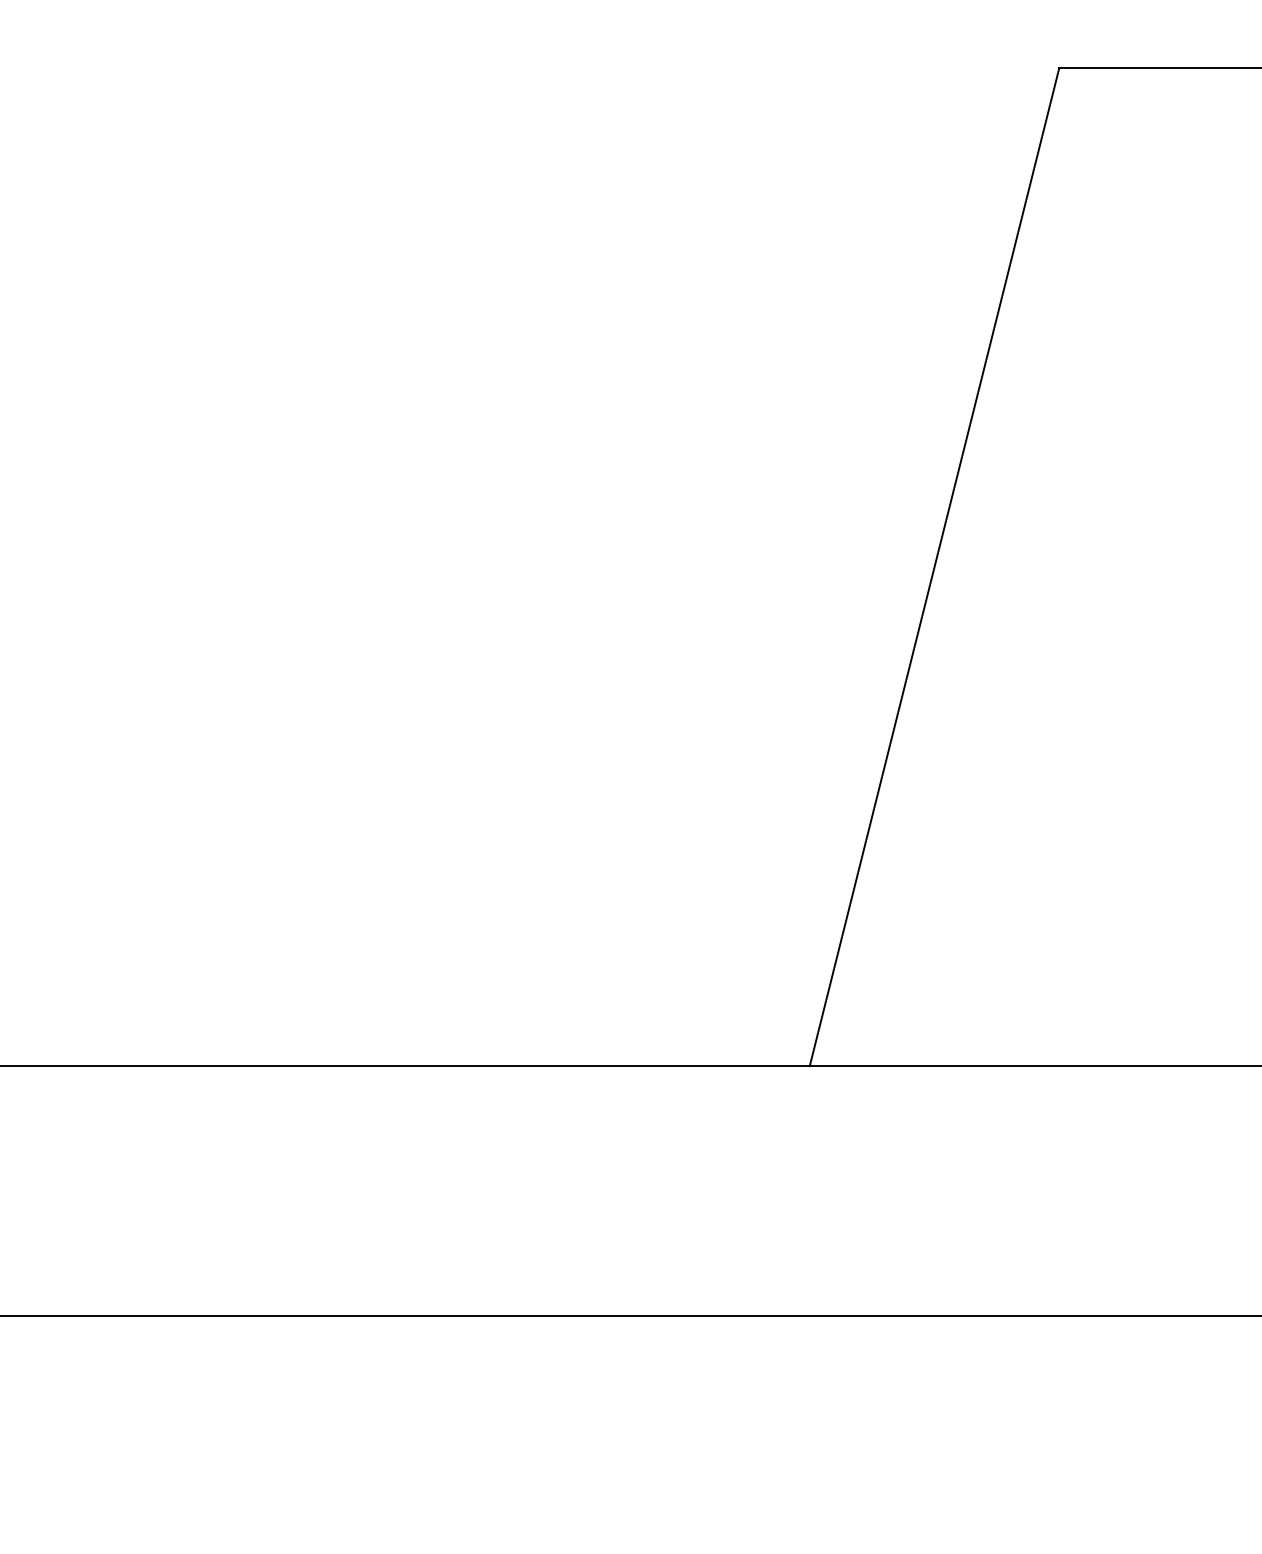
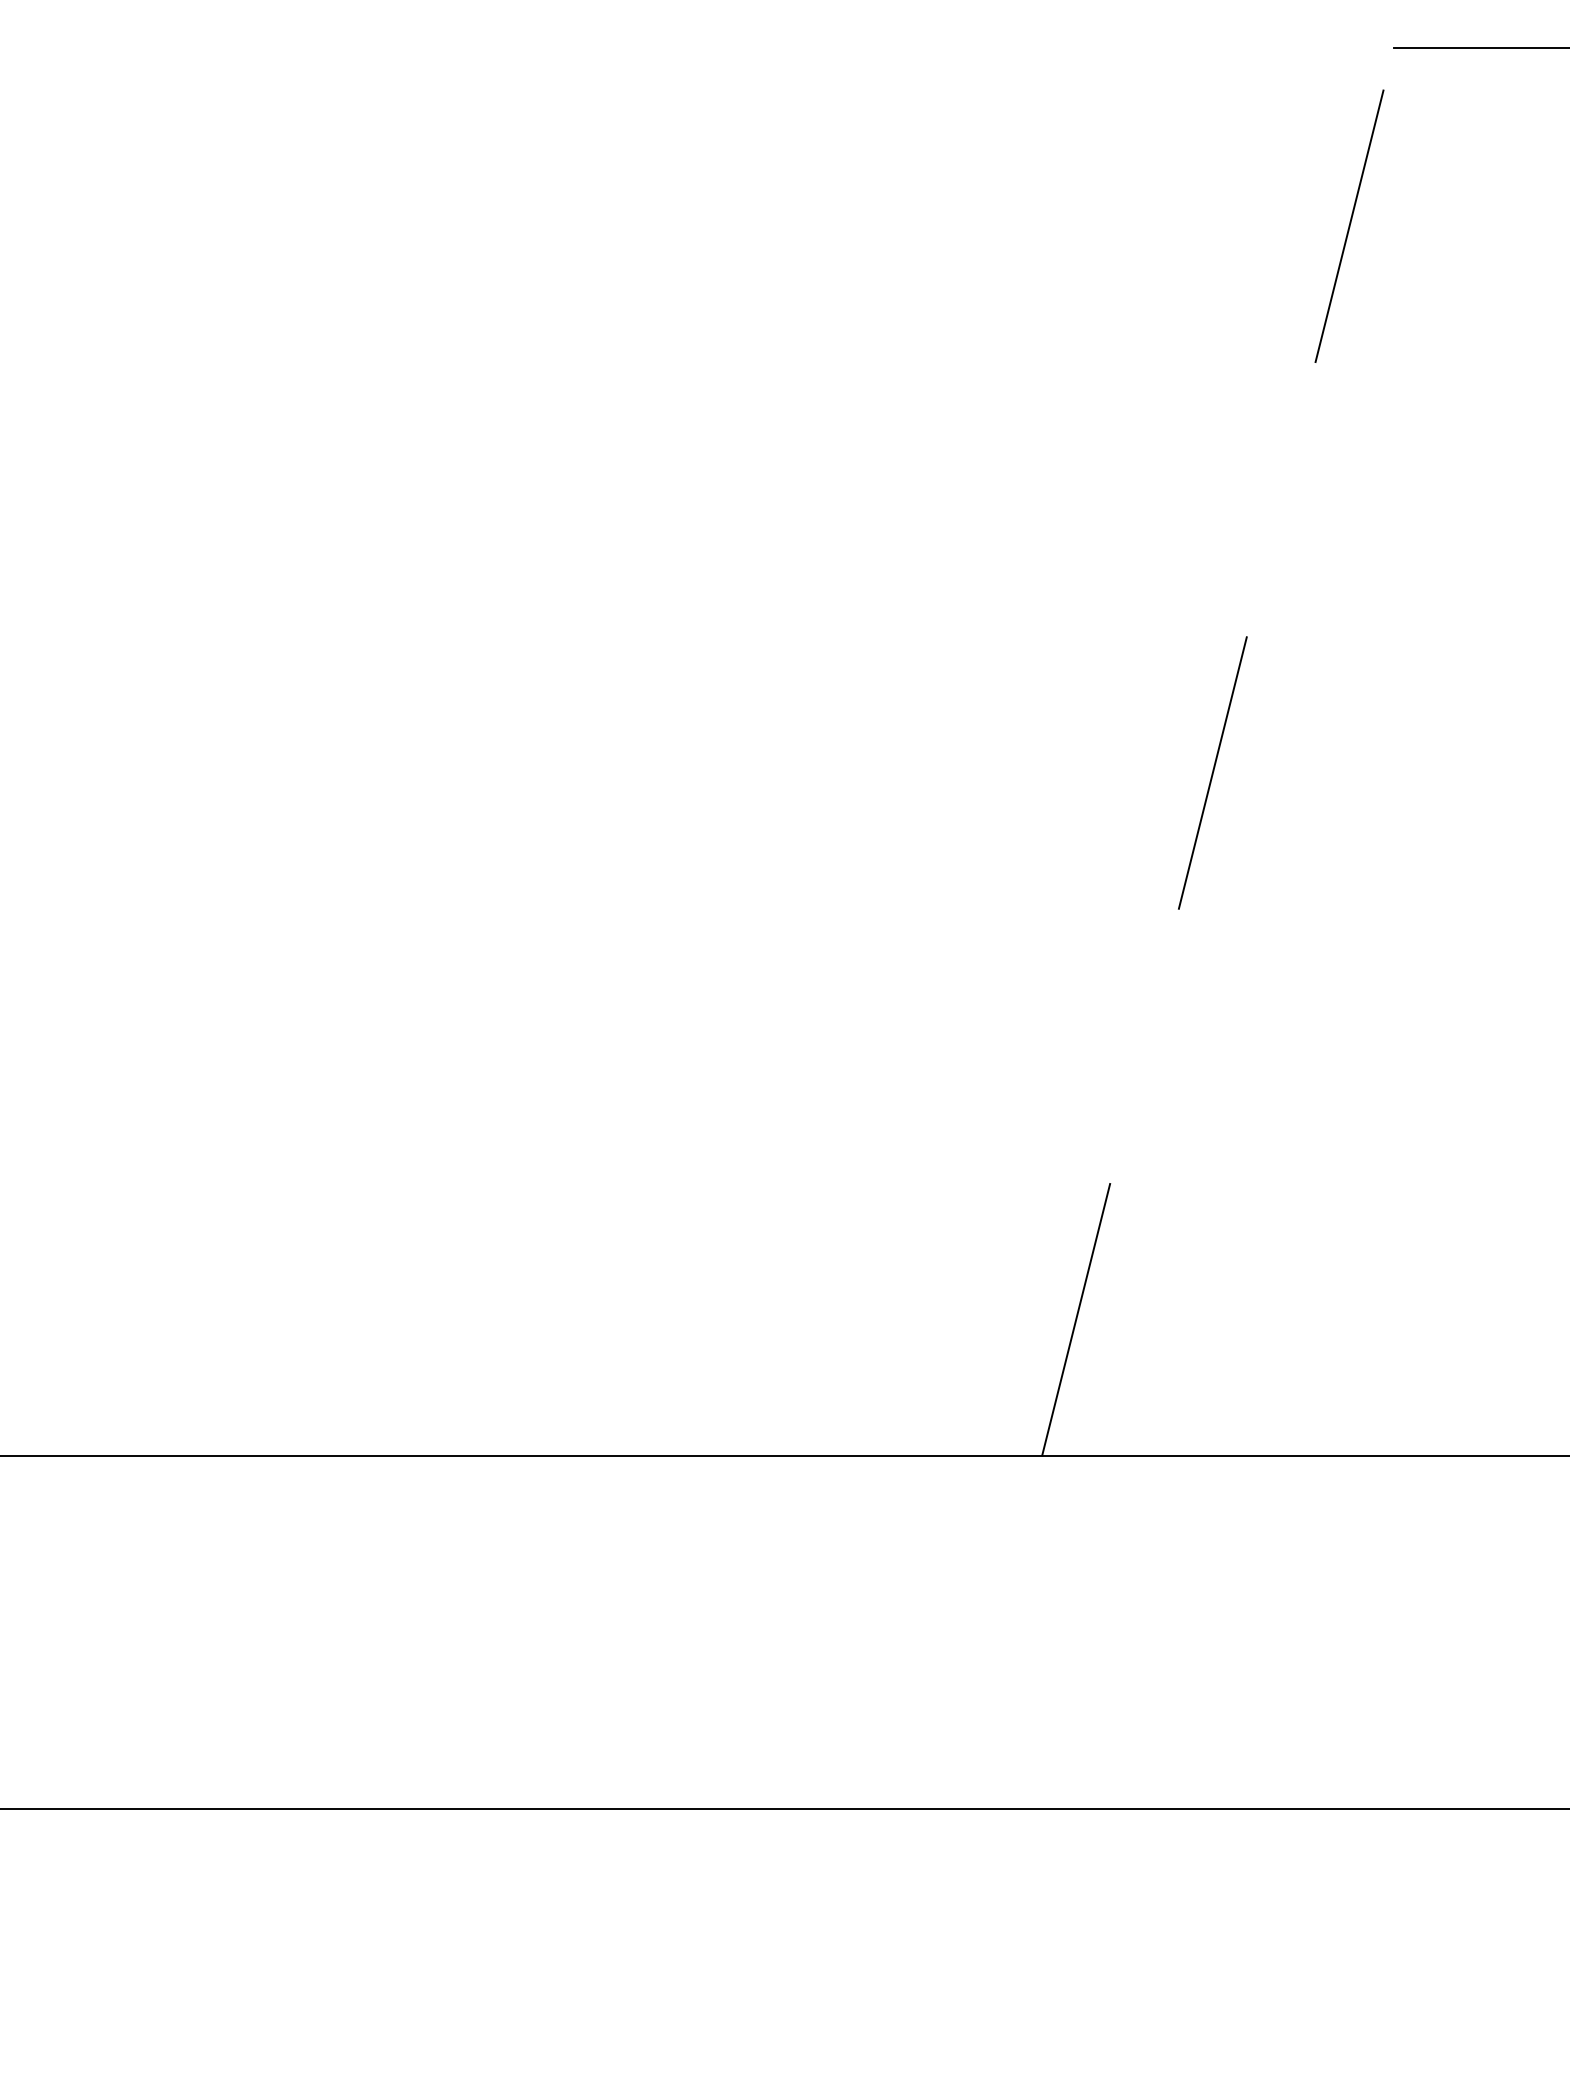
line: (934, 566) -> (1218, 750), solid -> dashed

